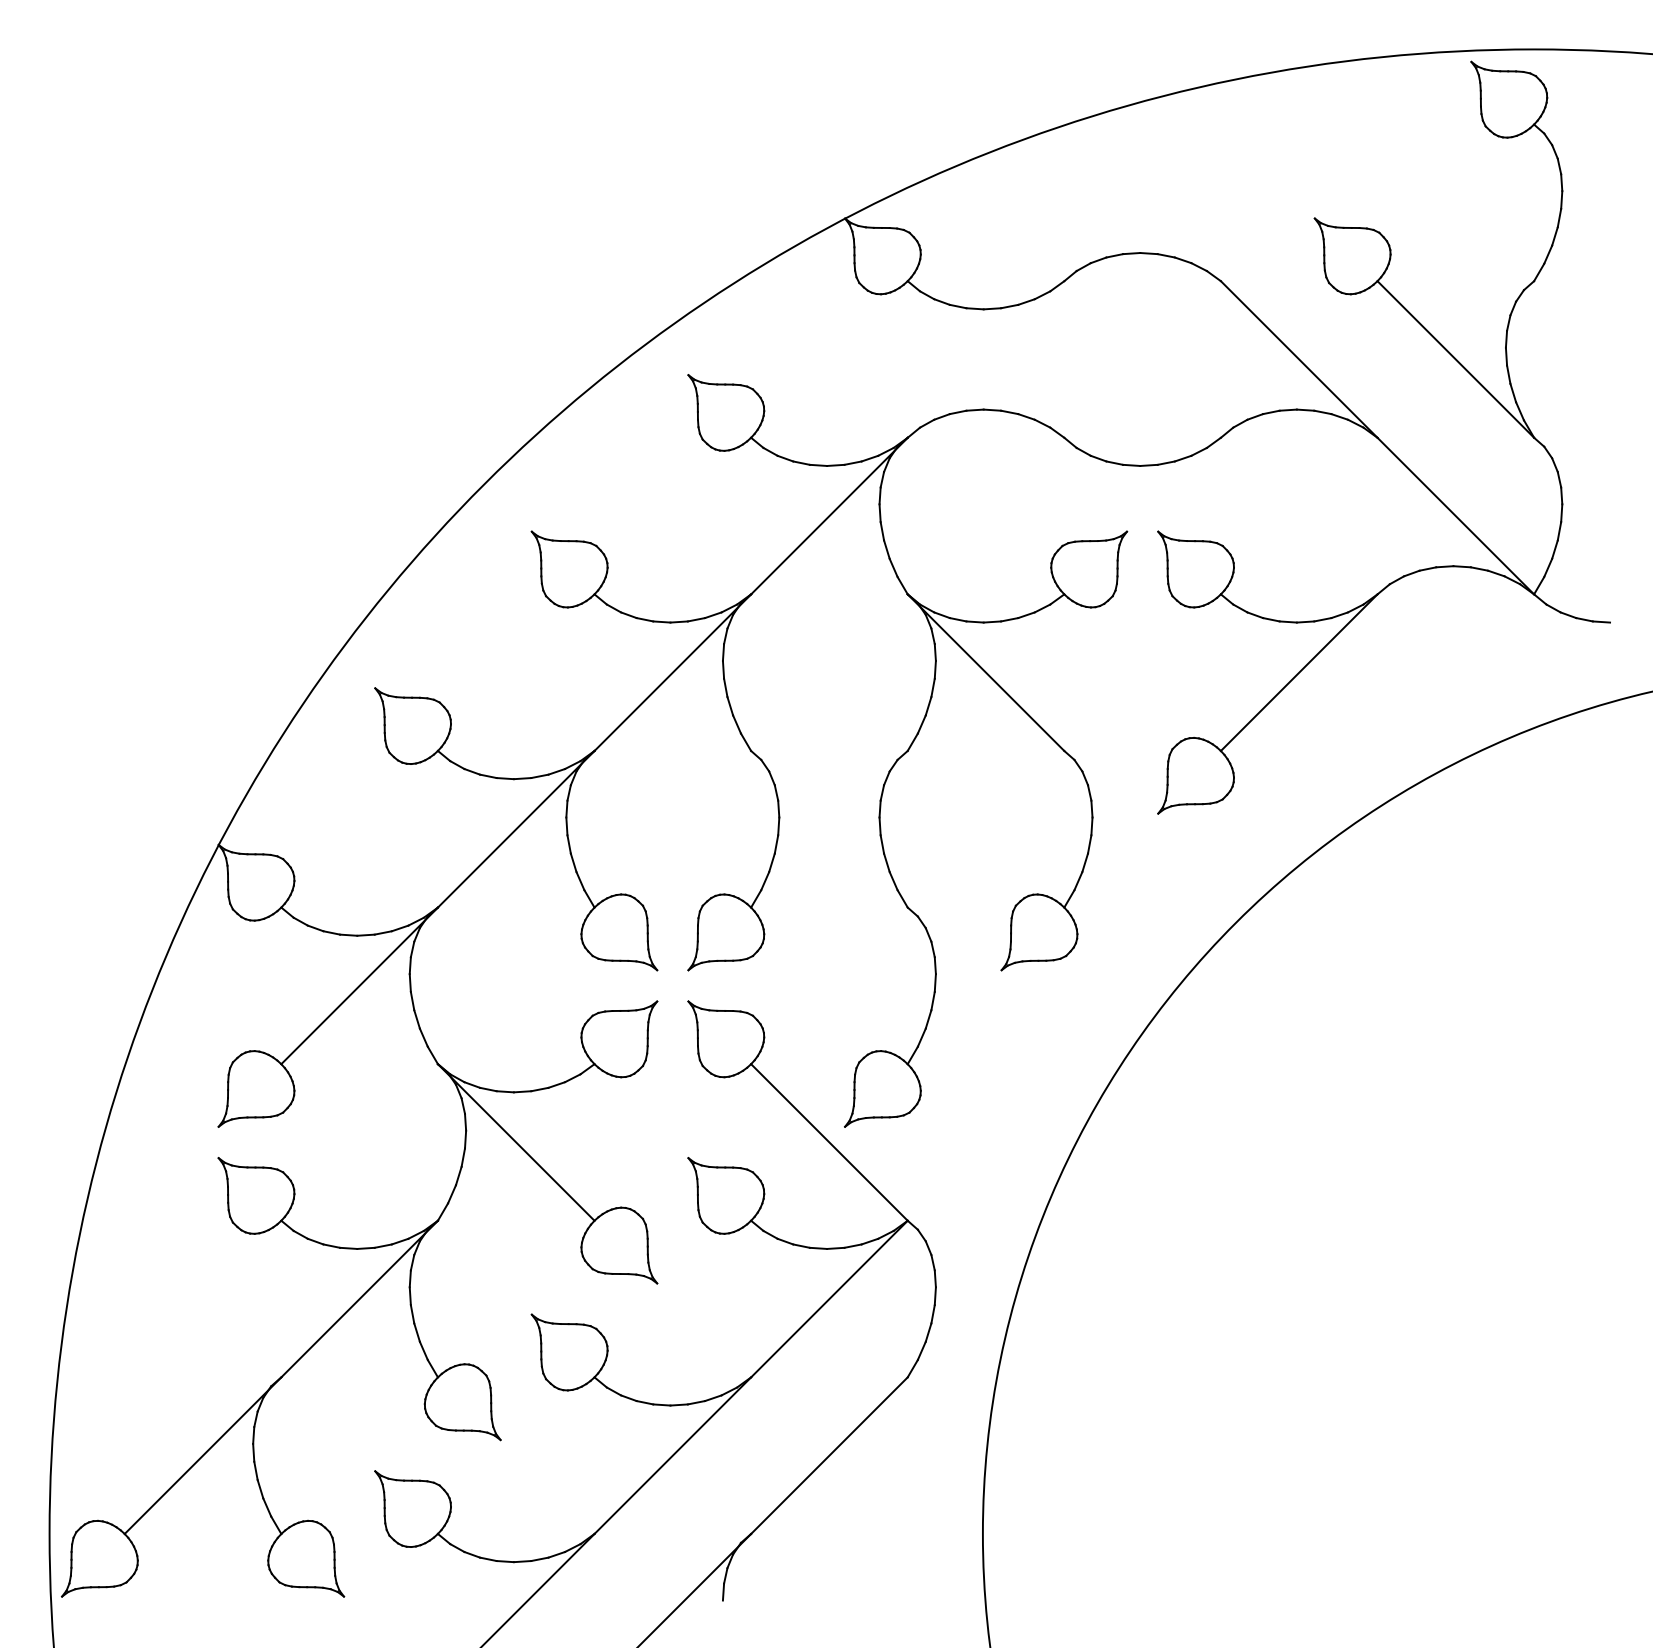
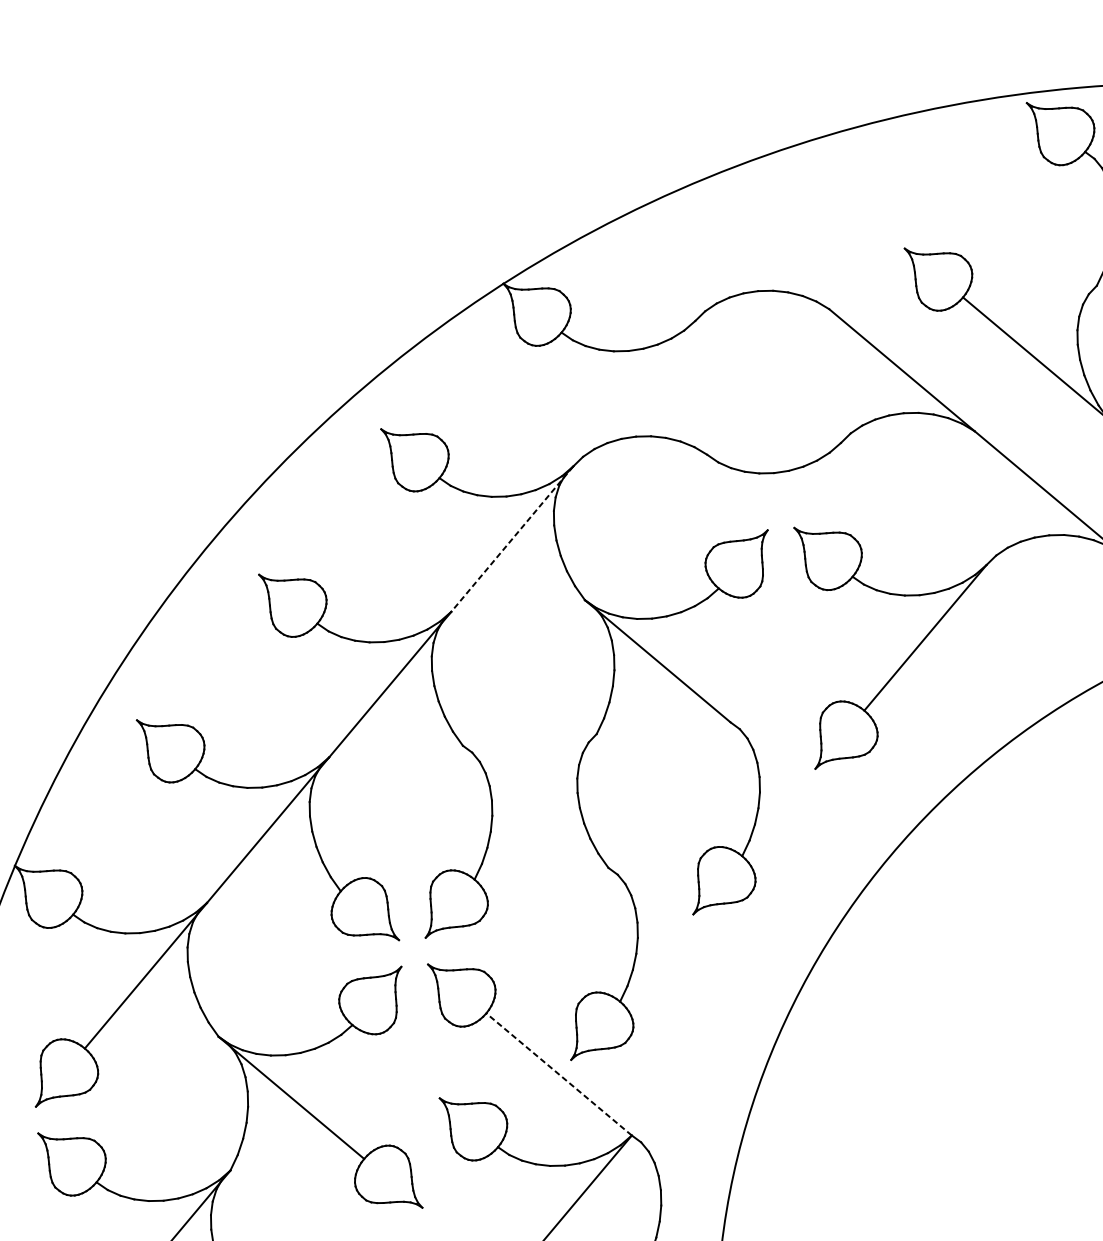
line: (829, 516) -> (512, 539), solid -> dashed
line: (829, 1142) -> (559, 1074), solid -> dashed

